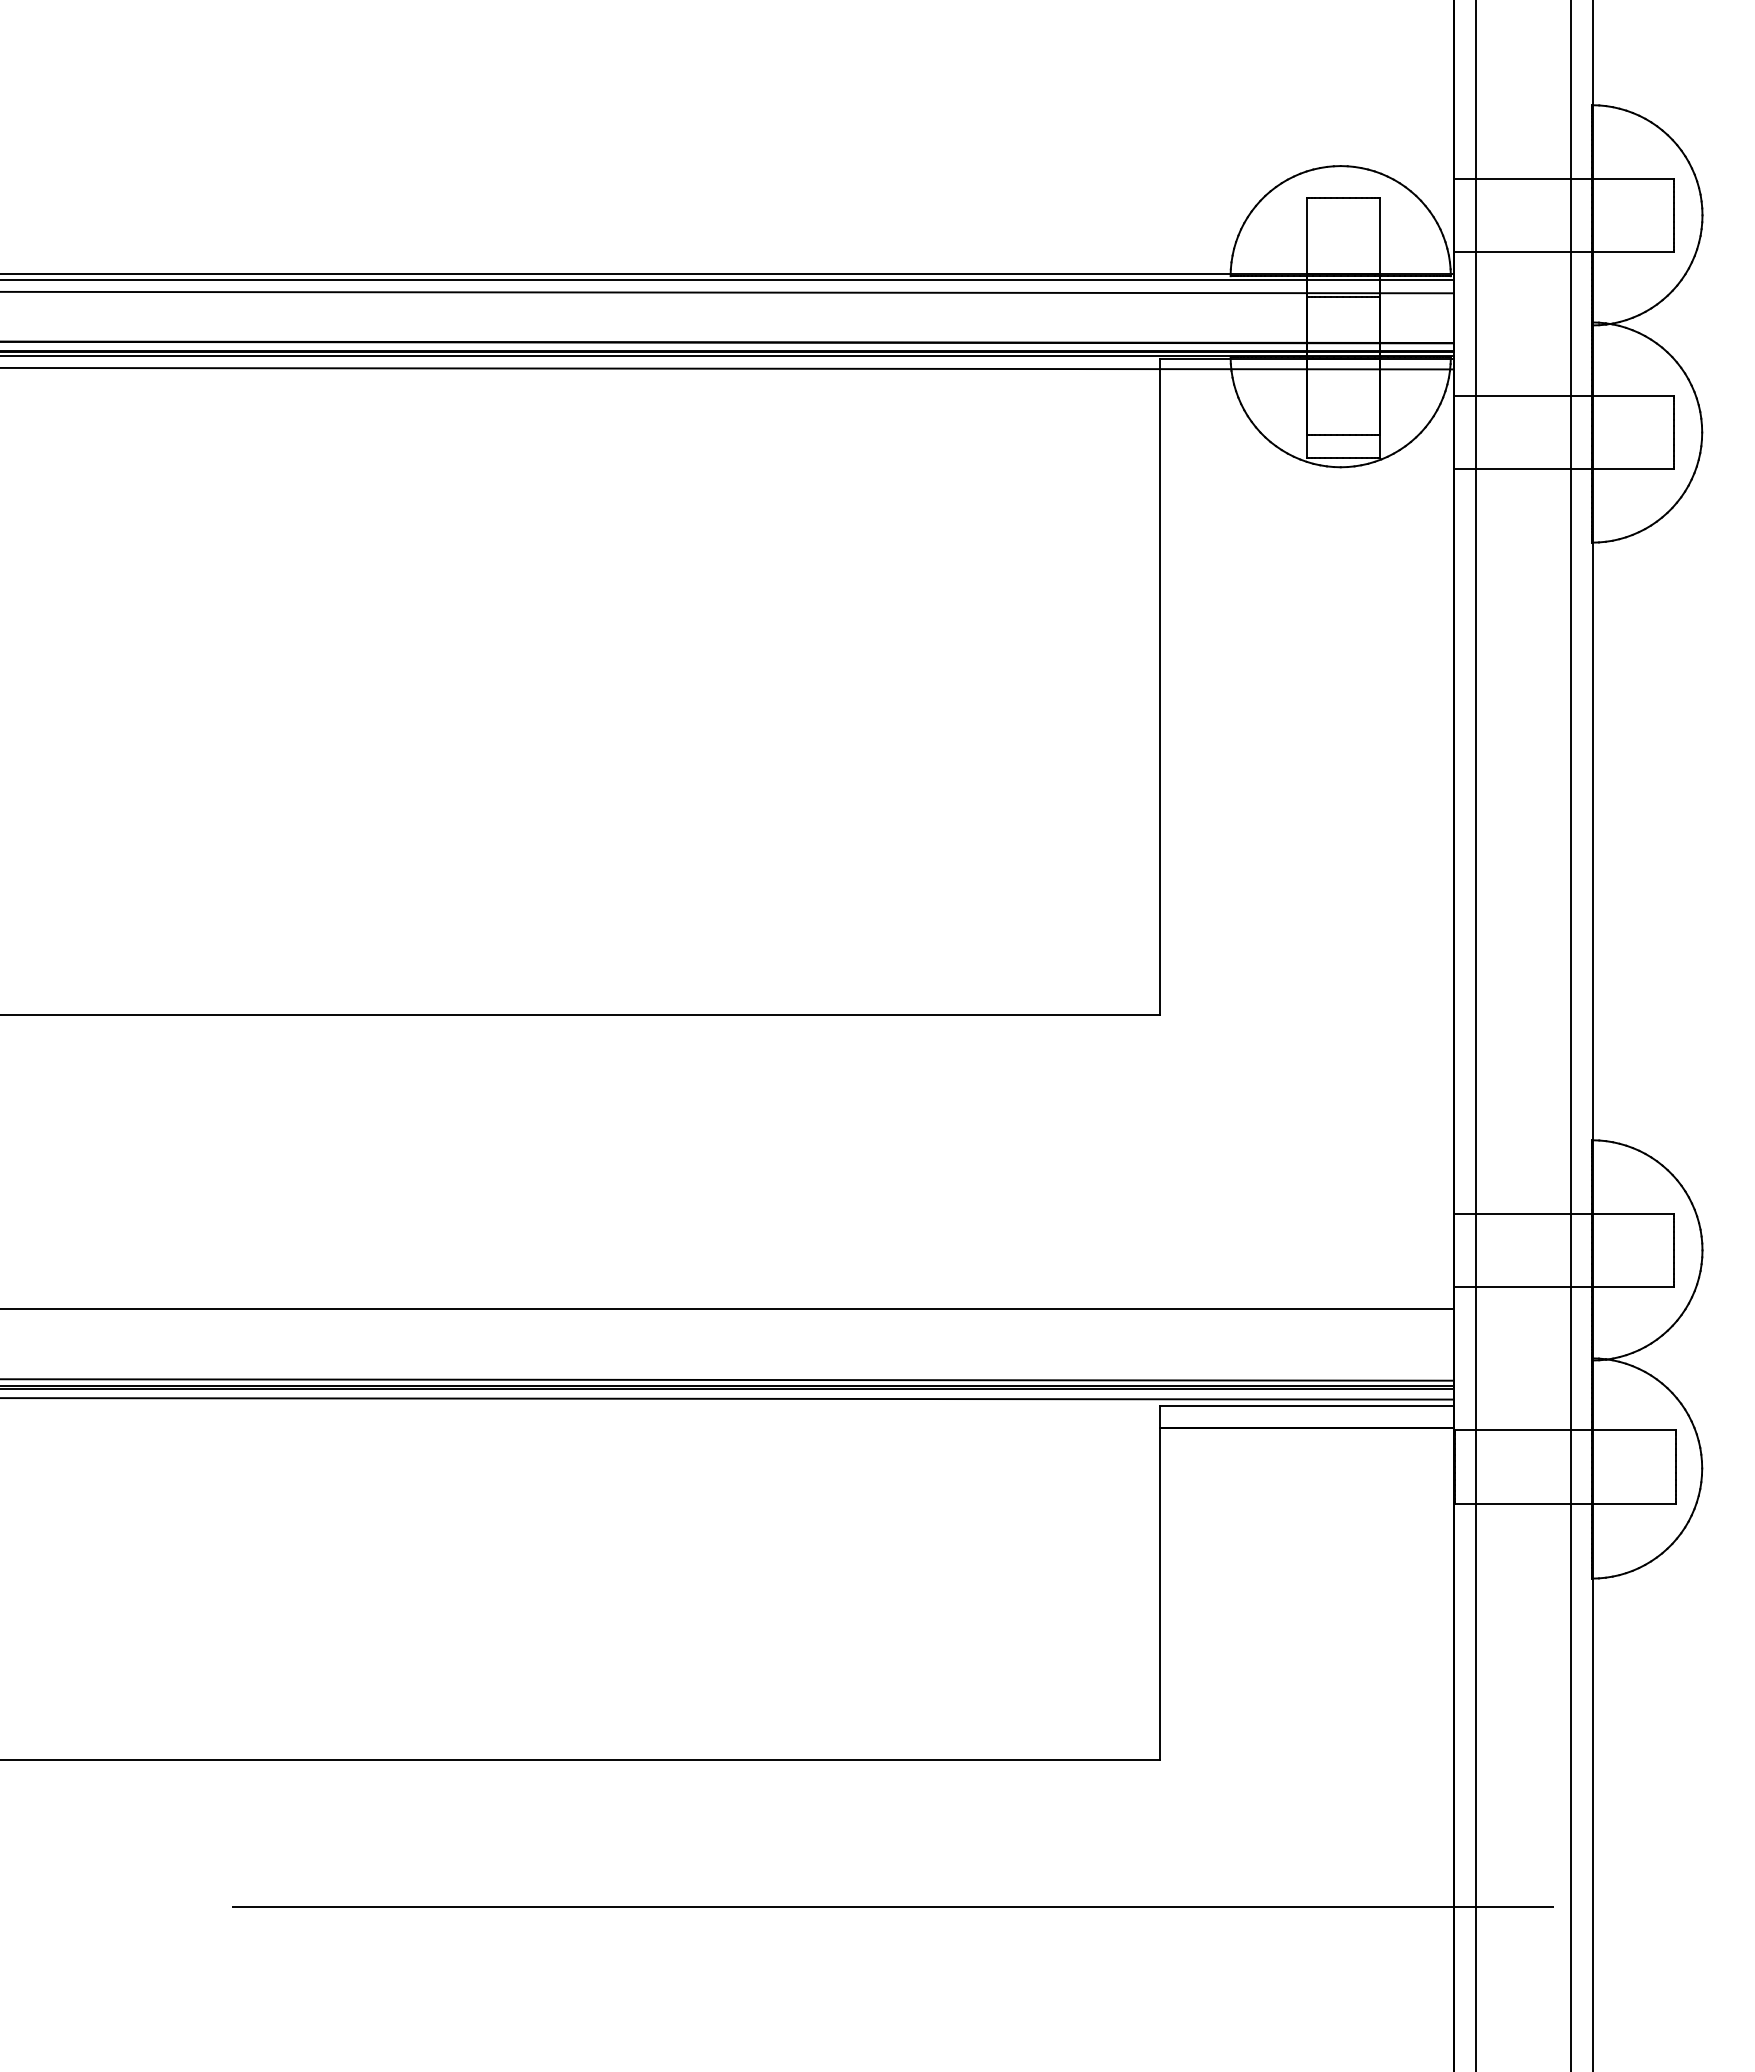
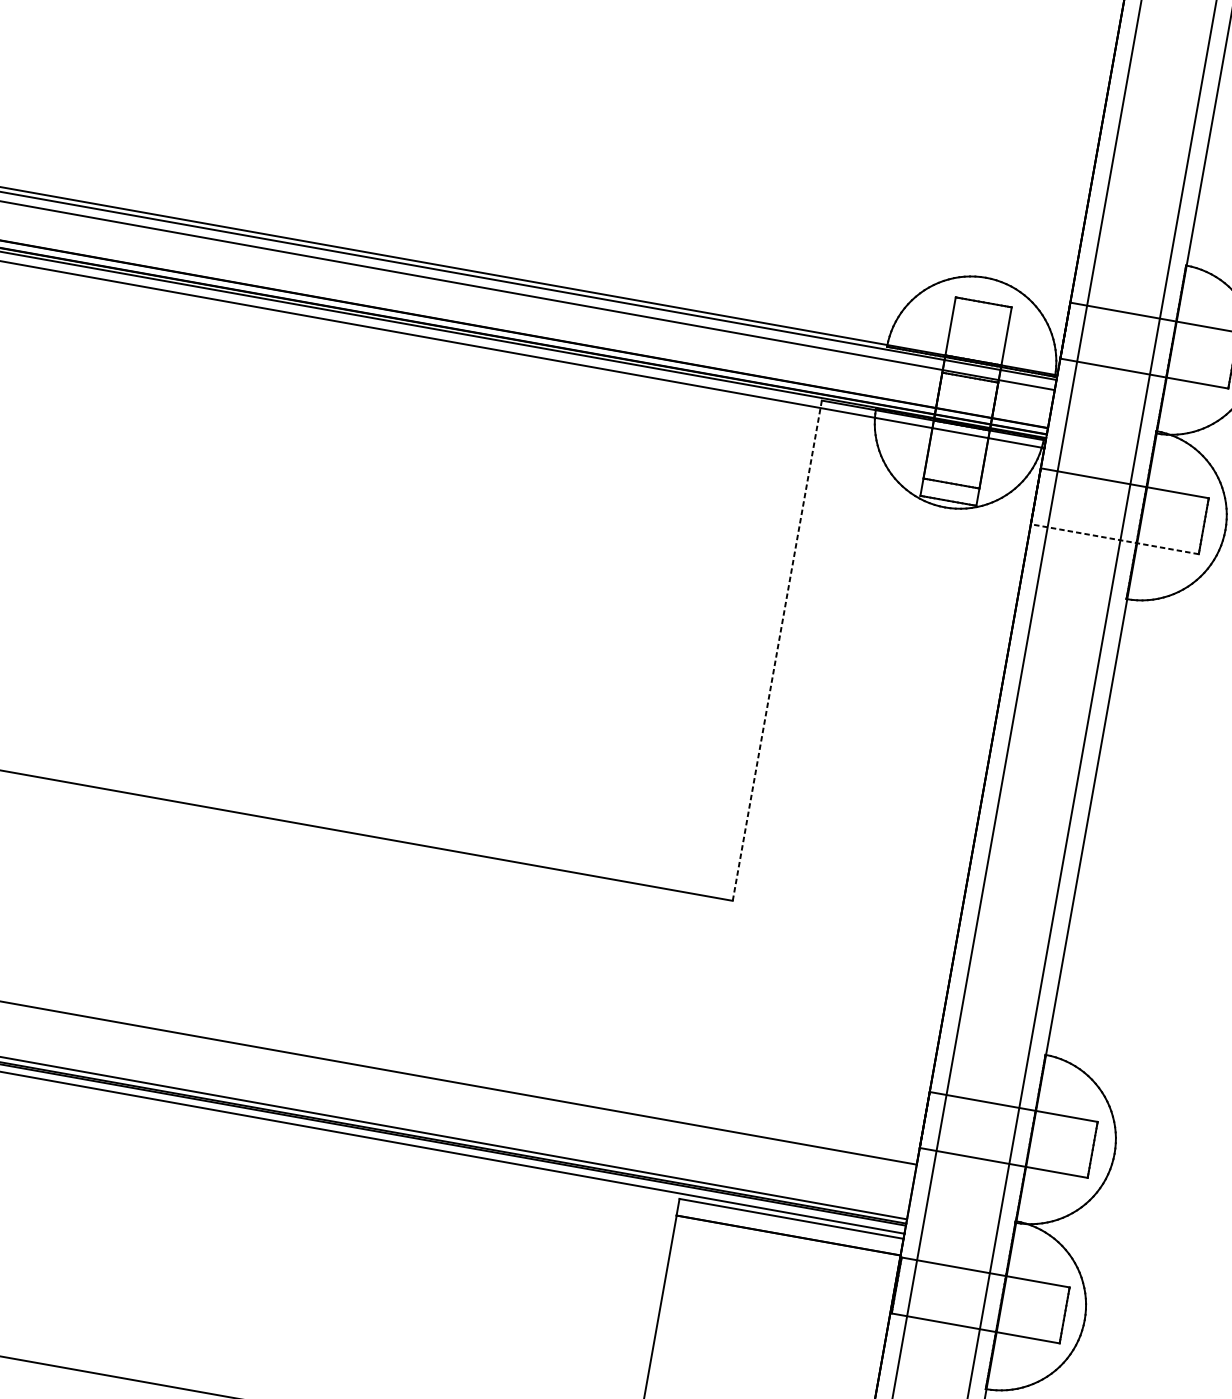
line: (1563, 469) -> (1114, 539), solid -> dashed
line: (1159, 687) -> (776, 650), solid -> dashed

